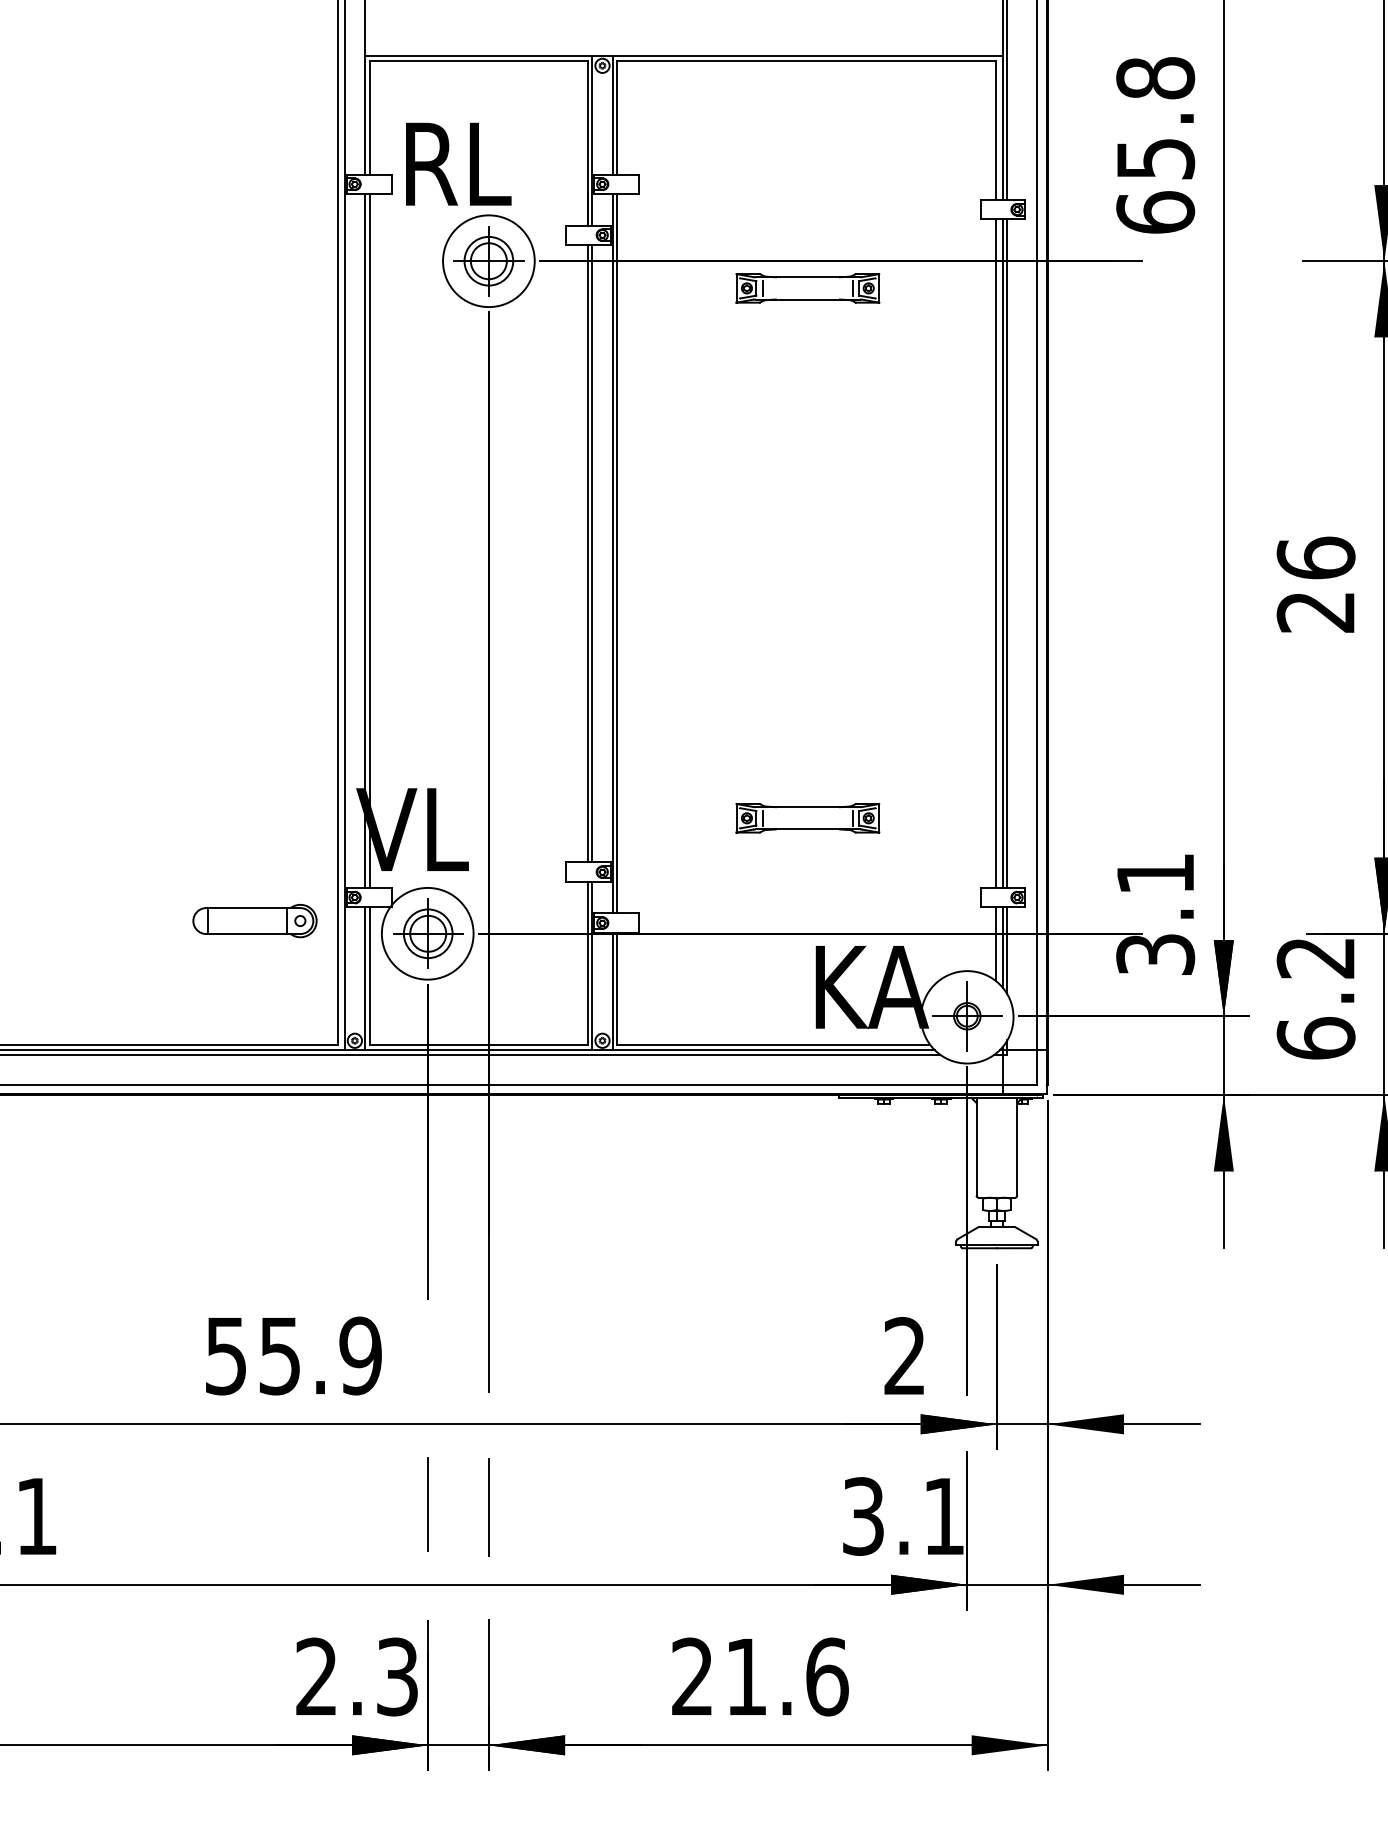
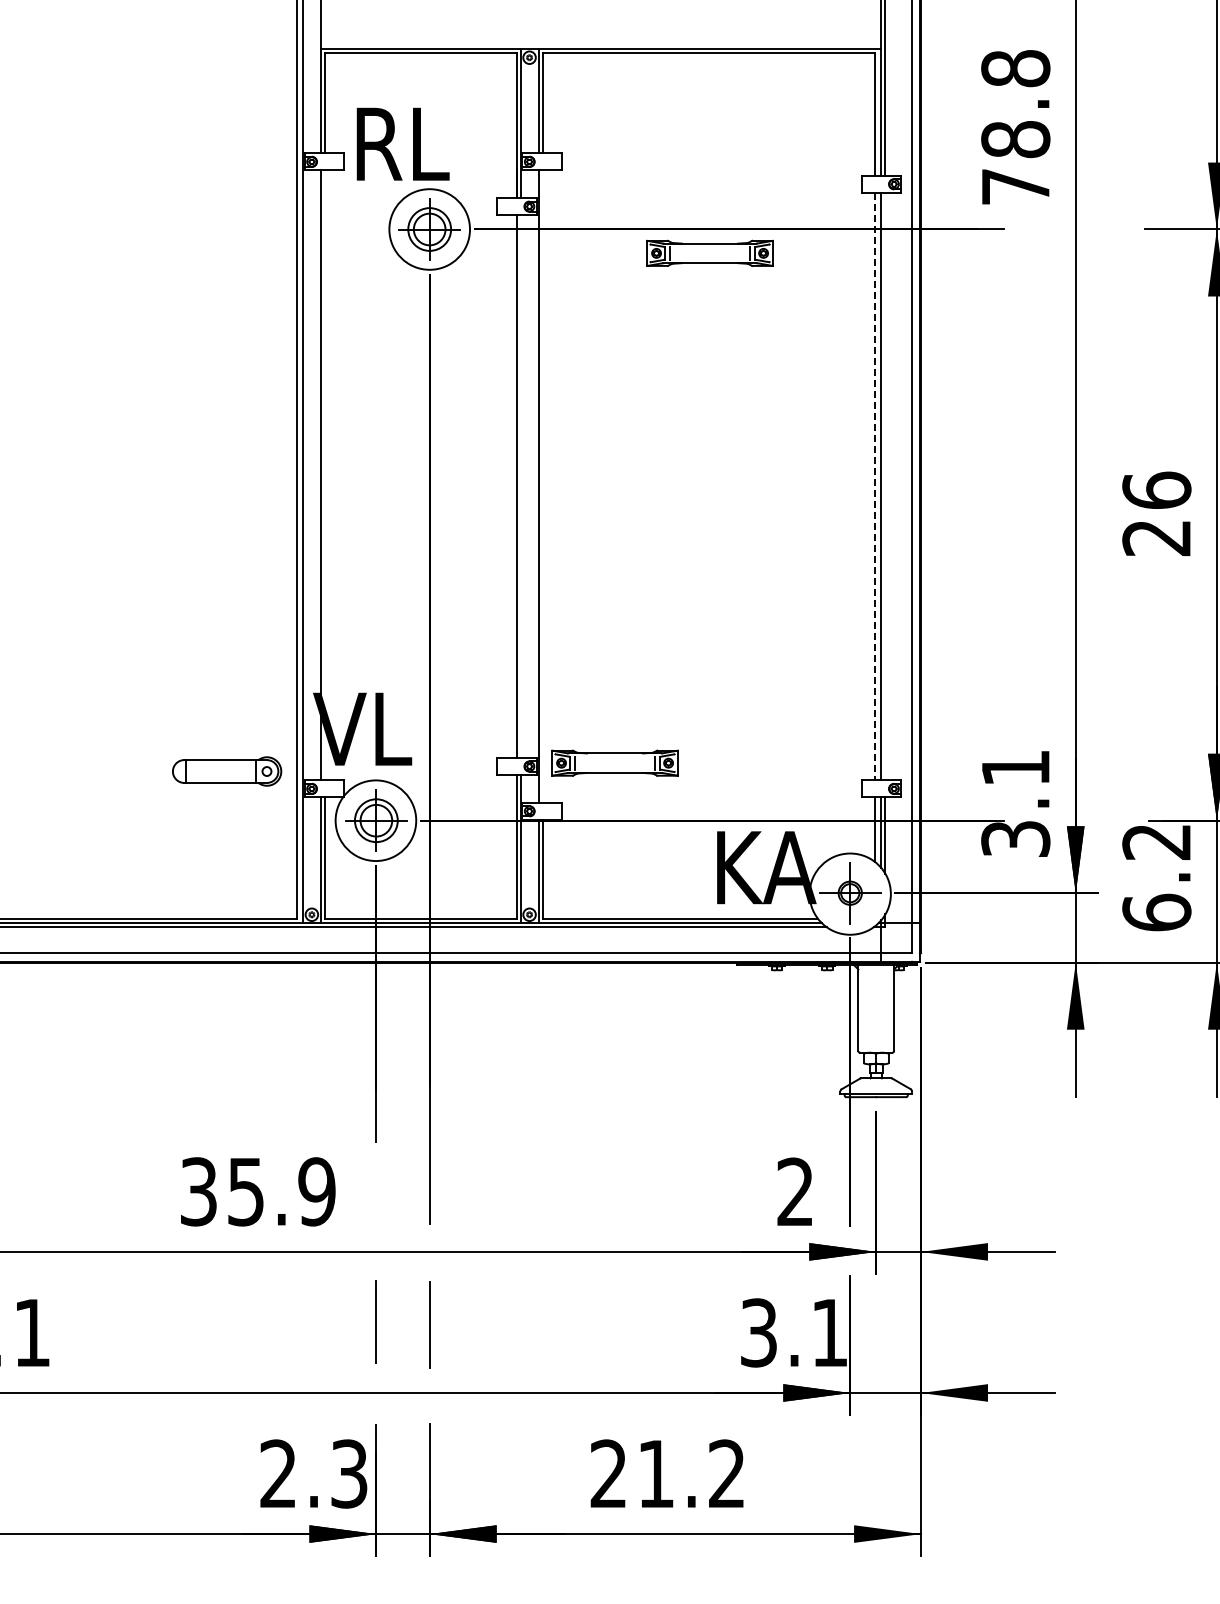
text: (1155, 186) -> (1015, 163), 65.8 -> 78.8
line: (369, 541) -> (324, 475), removed
line: (592, 553) -> (520, 486), removed
line: (617, 553) -> (542, 486), removed
line: (996, 553) -> (875, 486), solid -> dashed
line: (1007, 553) -> (885, 486), removed
part: (807, 817) -> (614, 762), moved
part: (255, 921) -> (227, 771), moved
text: (225, 1355) -> (198, 1191), 55.9 -> 35.9
text: (827, 1676) -> (727, 1473), 21.6 -> 21.2

